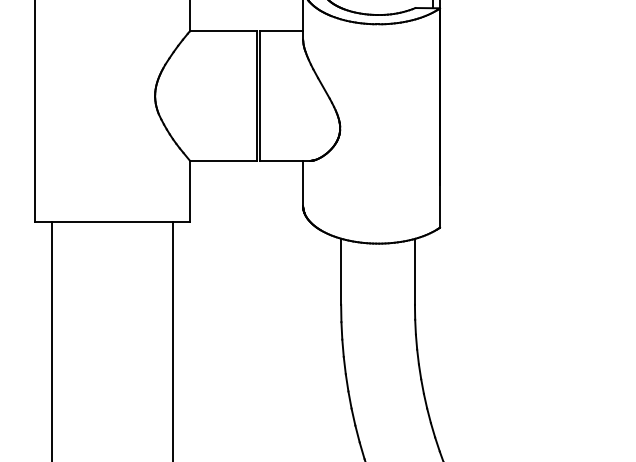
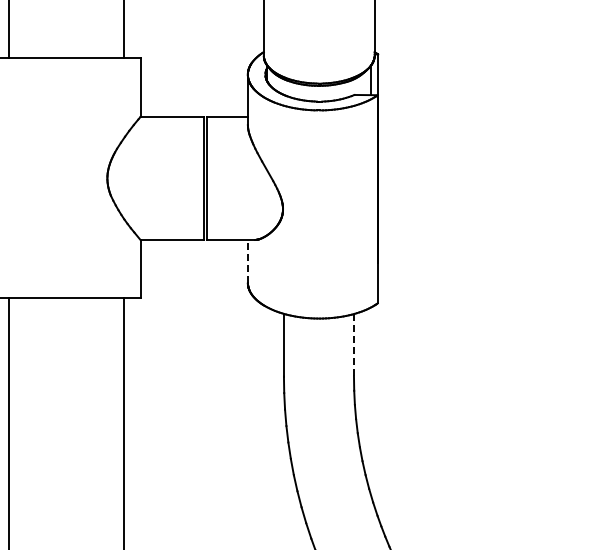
line: (302, 182) -> (247, 260), solid -> dashed
line: (414, 272) -> (353, 345), solid -> dashed

